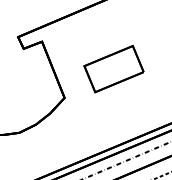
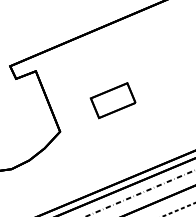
part: (113, 68) -> (112, 100), size x0.7

